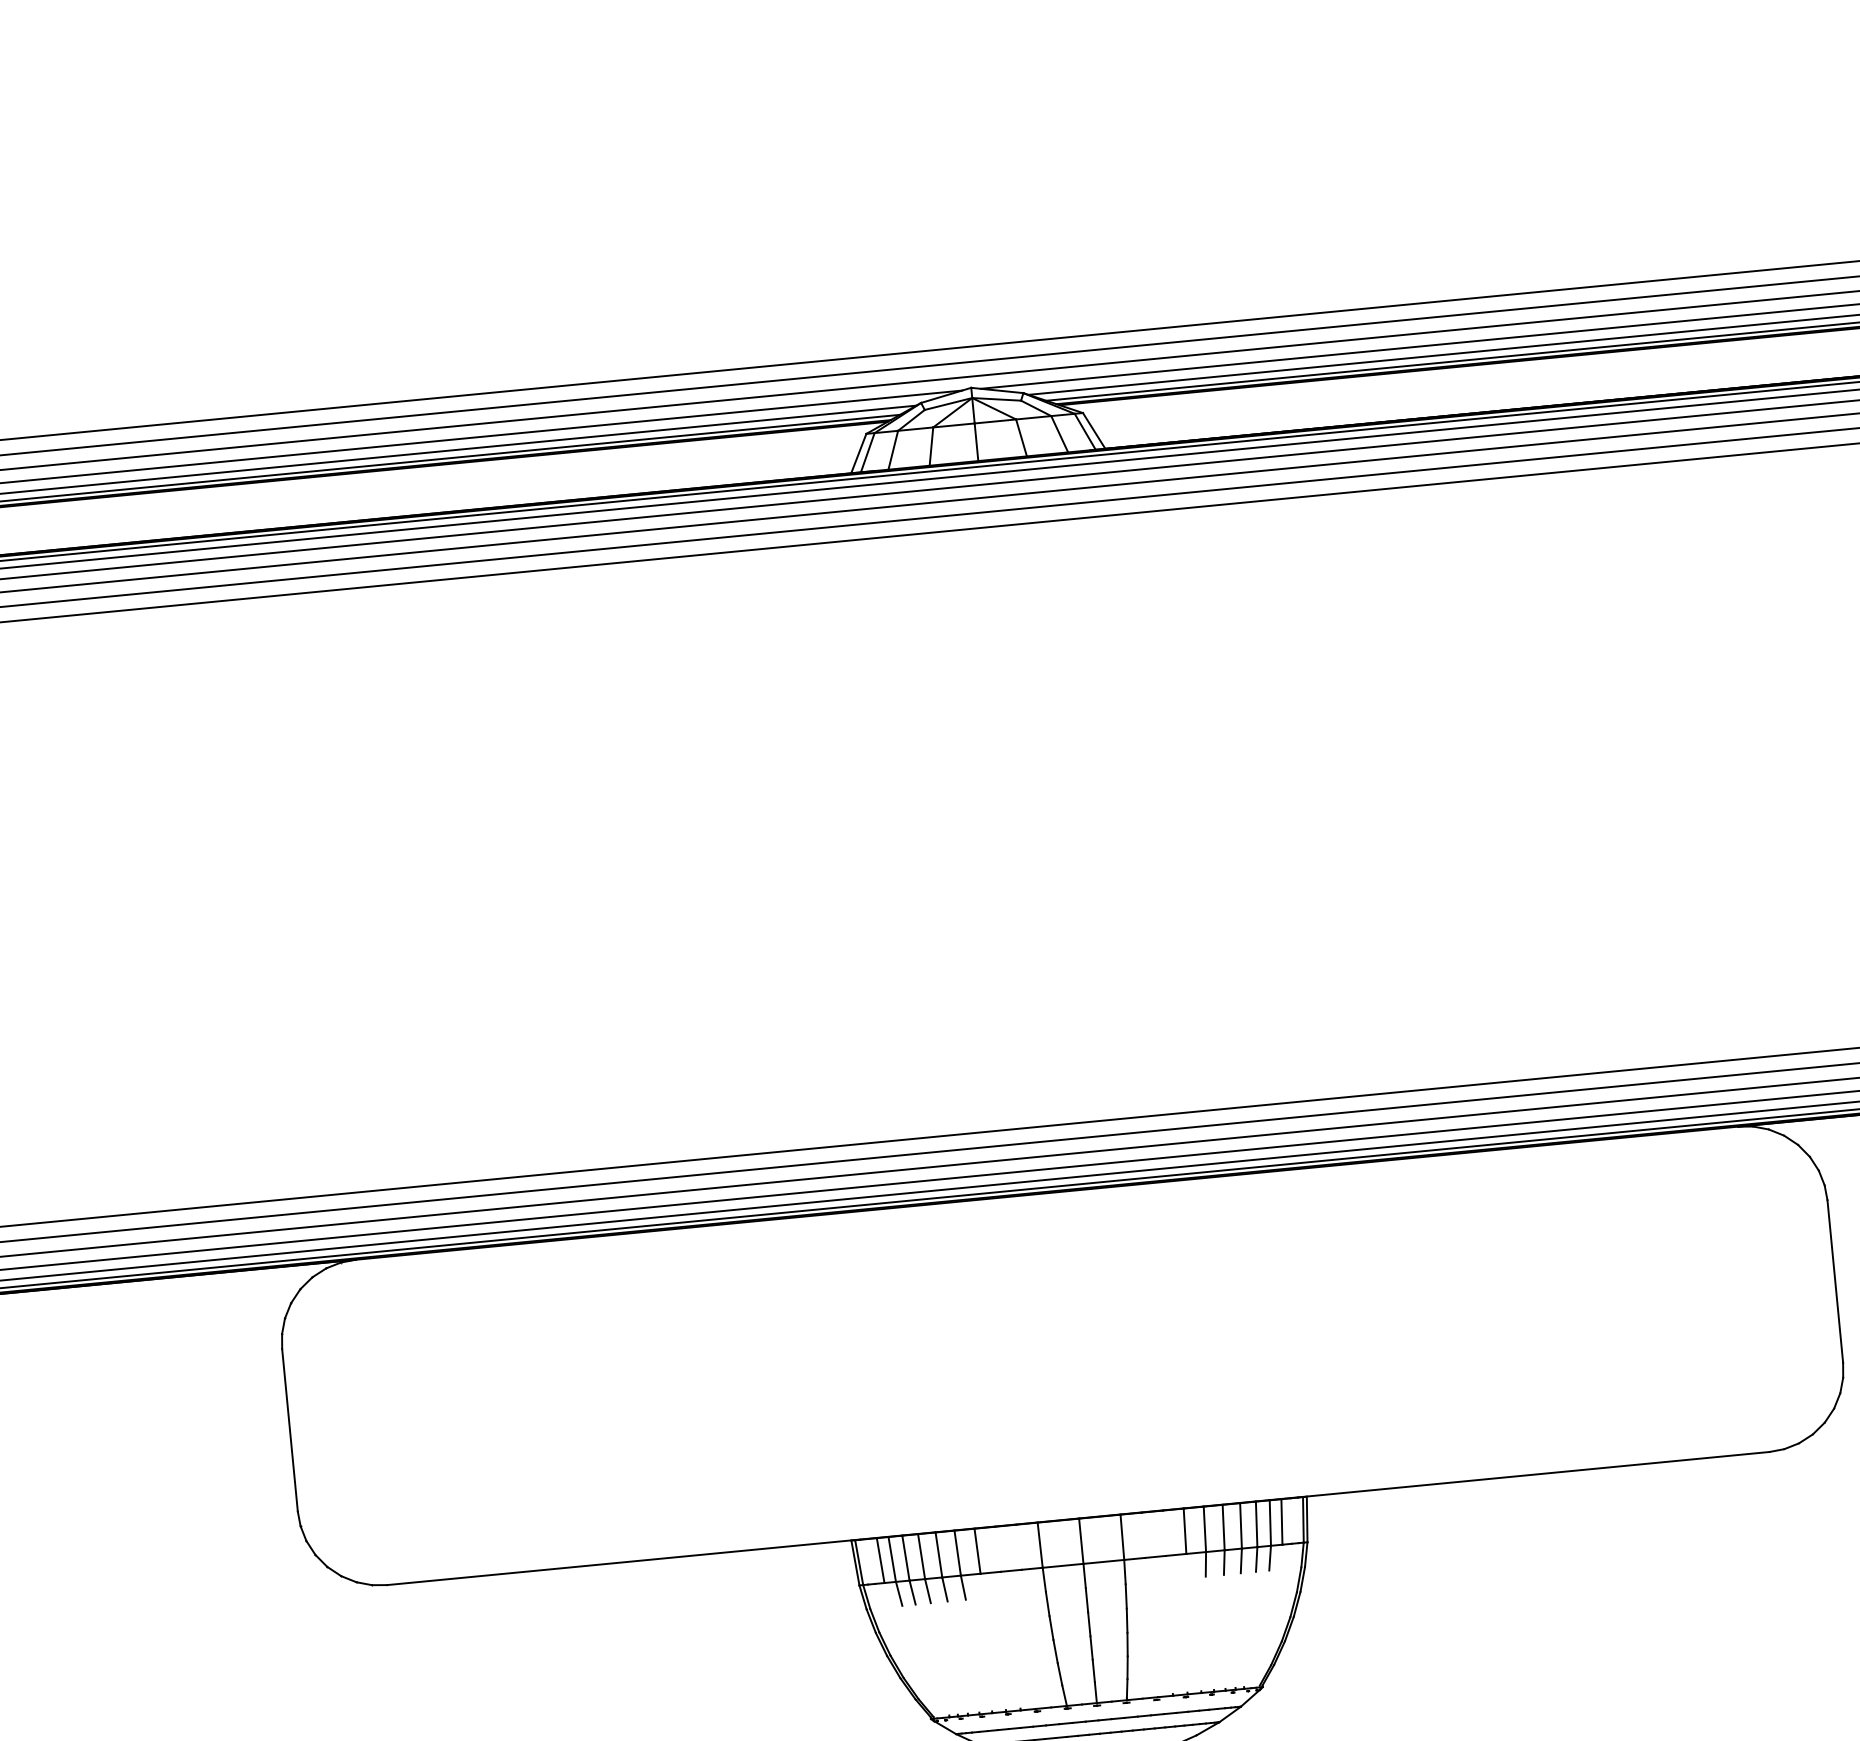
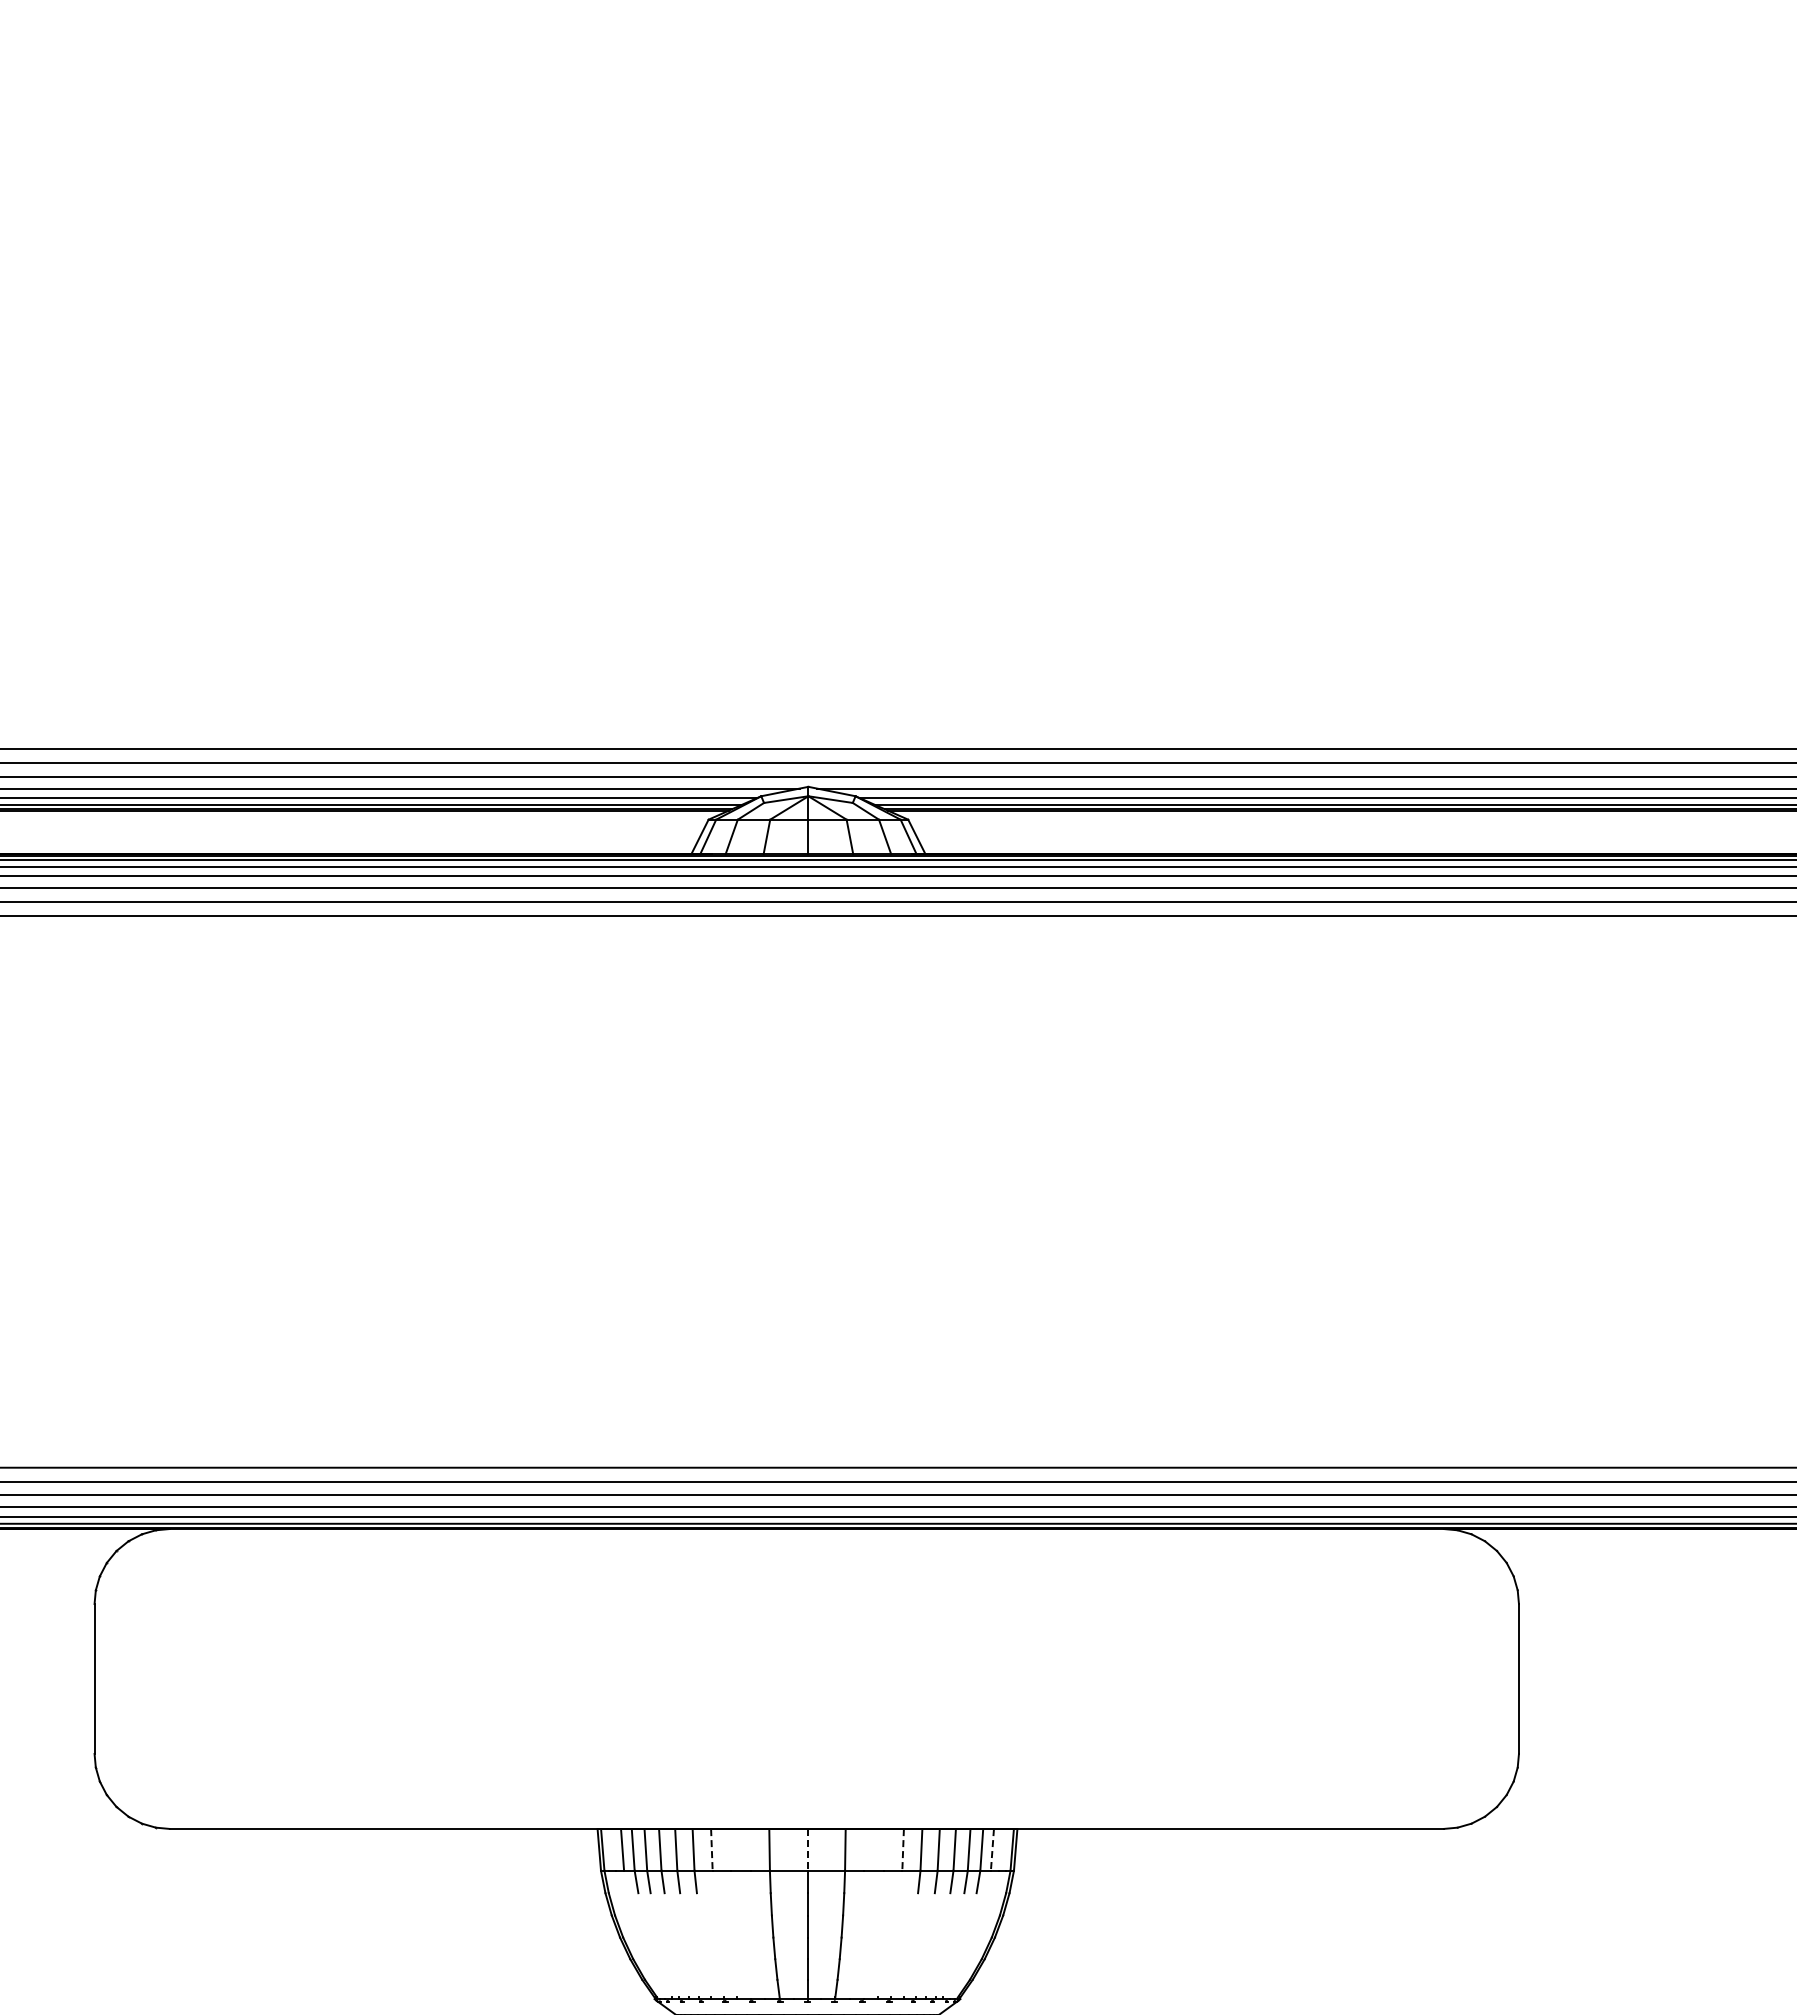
line: (1281, 1521) -> (992, 1849), solid -> dashed
line: (1185, 1530) -> (903, 1849), solid -> dashed
line: (1081, 1540) -> (807, 1849), solid -> dashed
line: (977, 1550) -> (711, 1849), solid -> dashed

